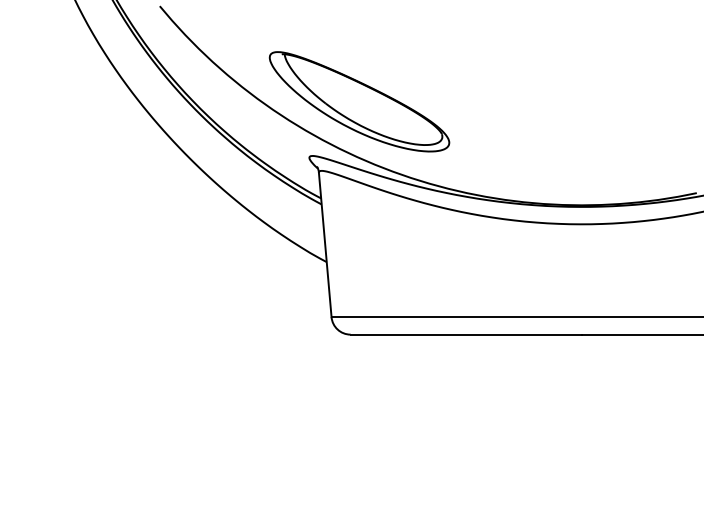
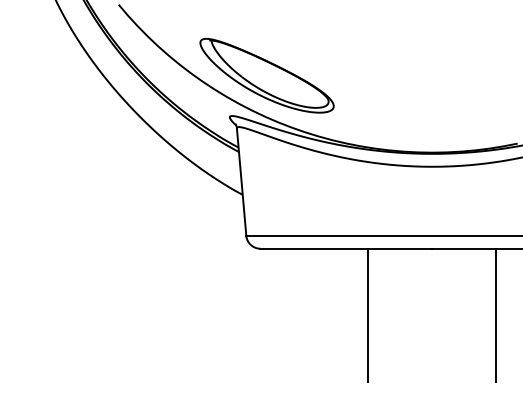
line: (496, 424) -> (368, 315), added
line: (668, 424) -> (496, 315), added

